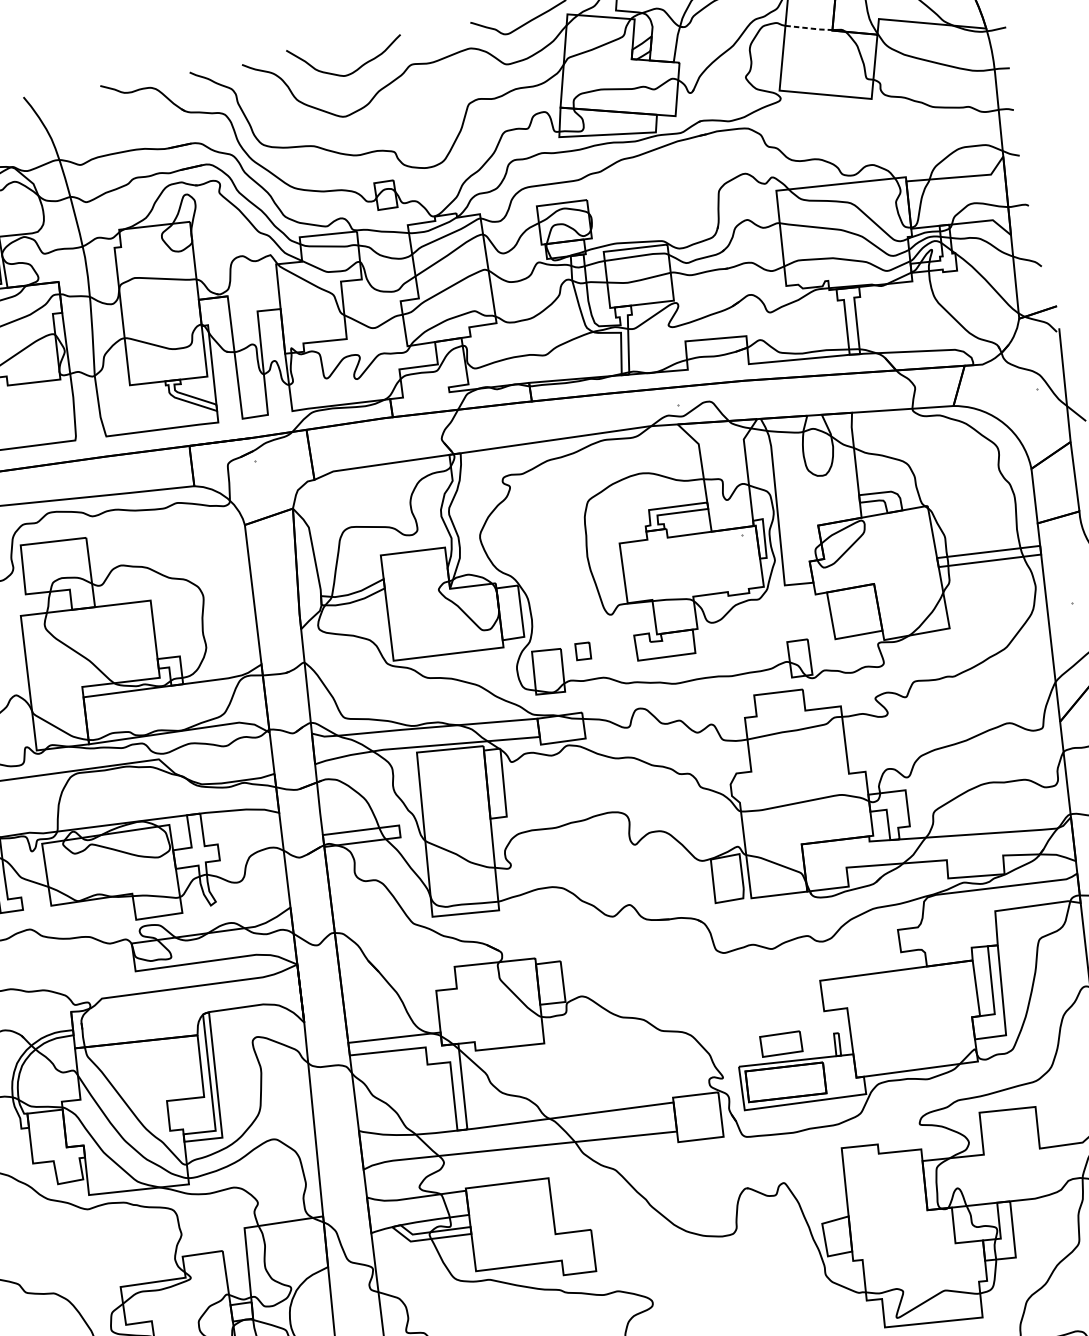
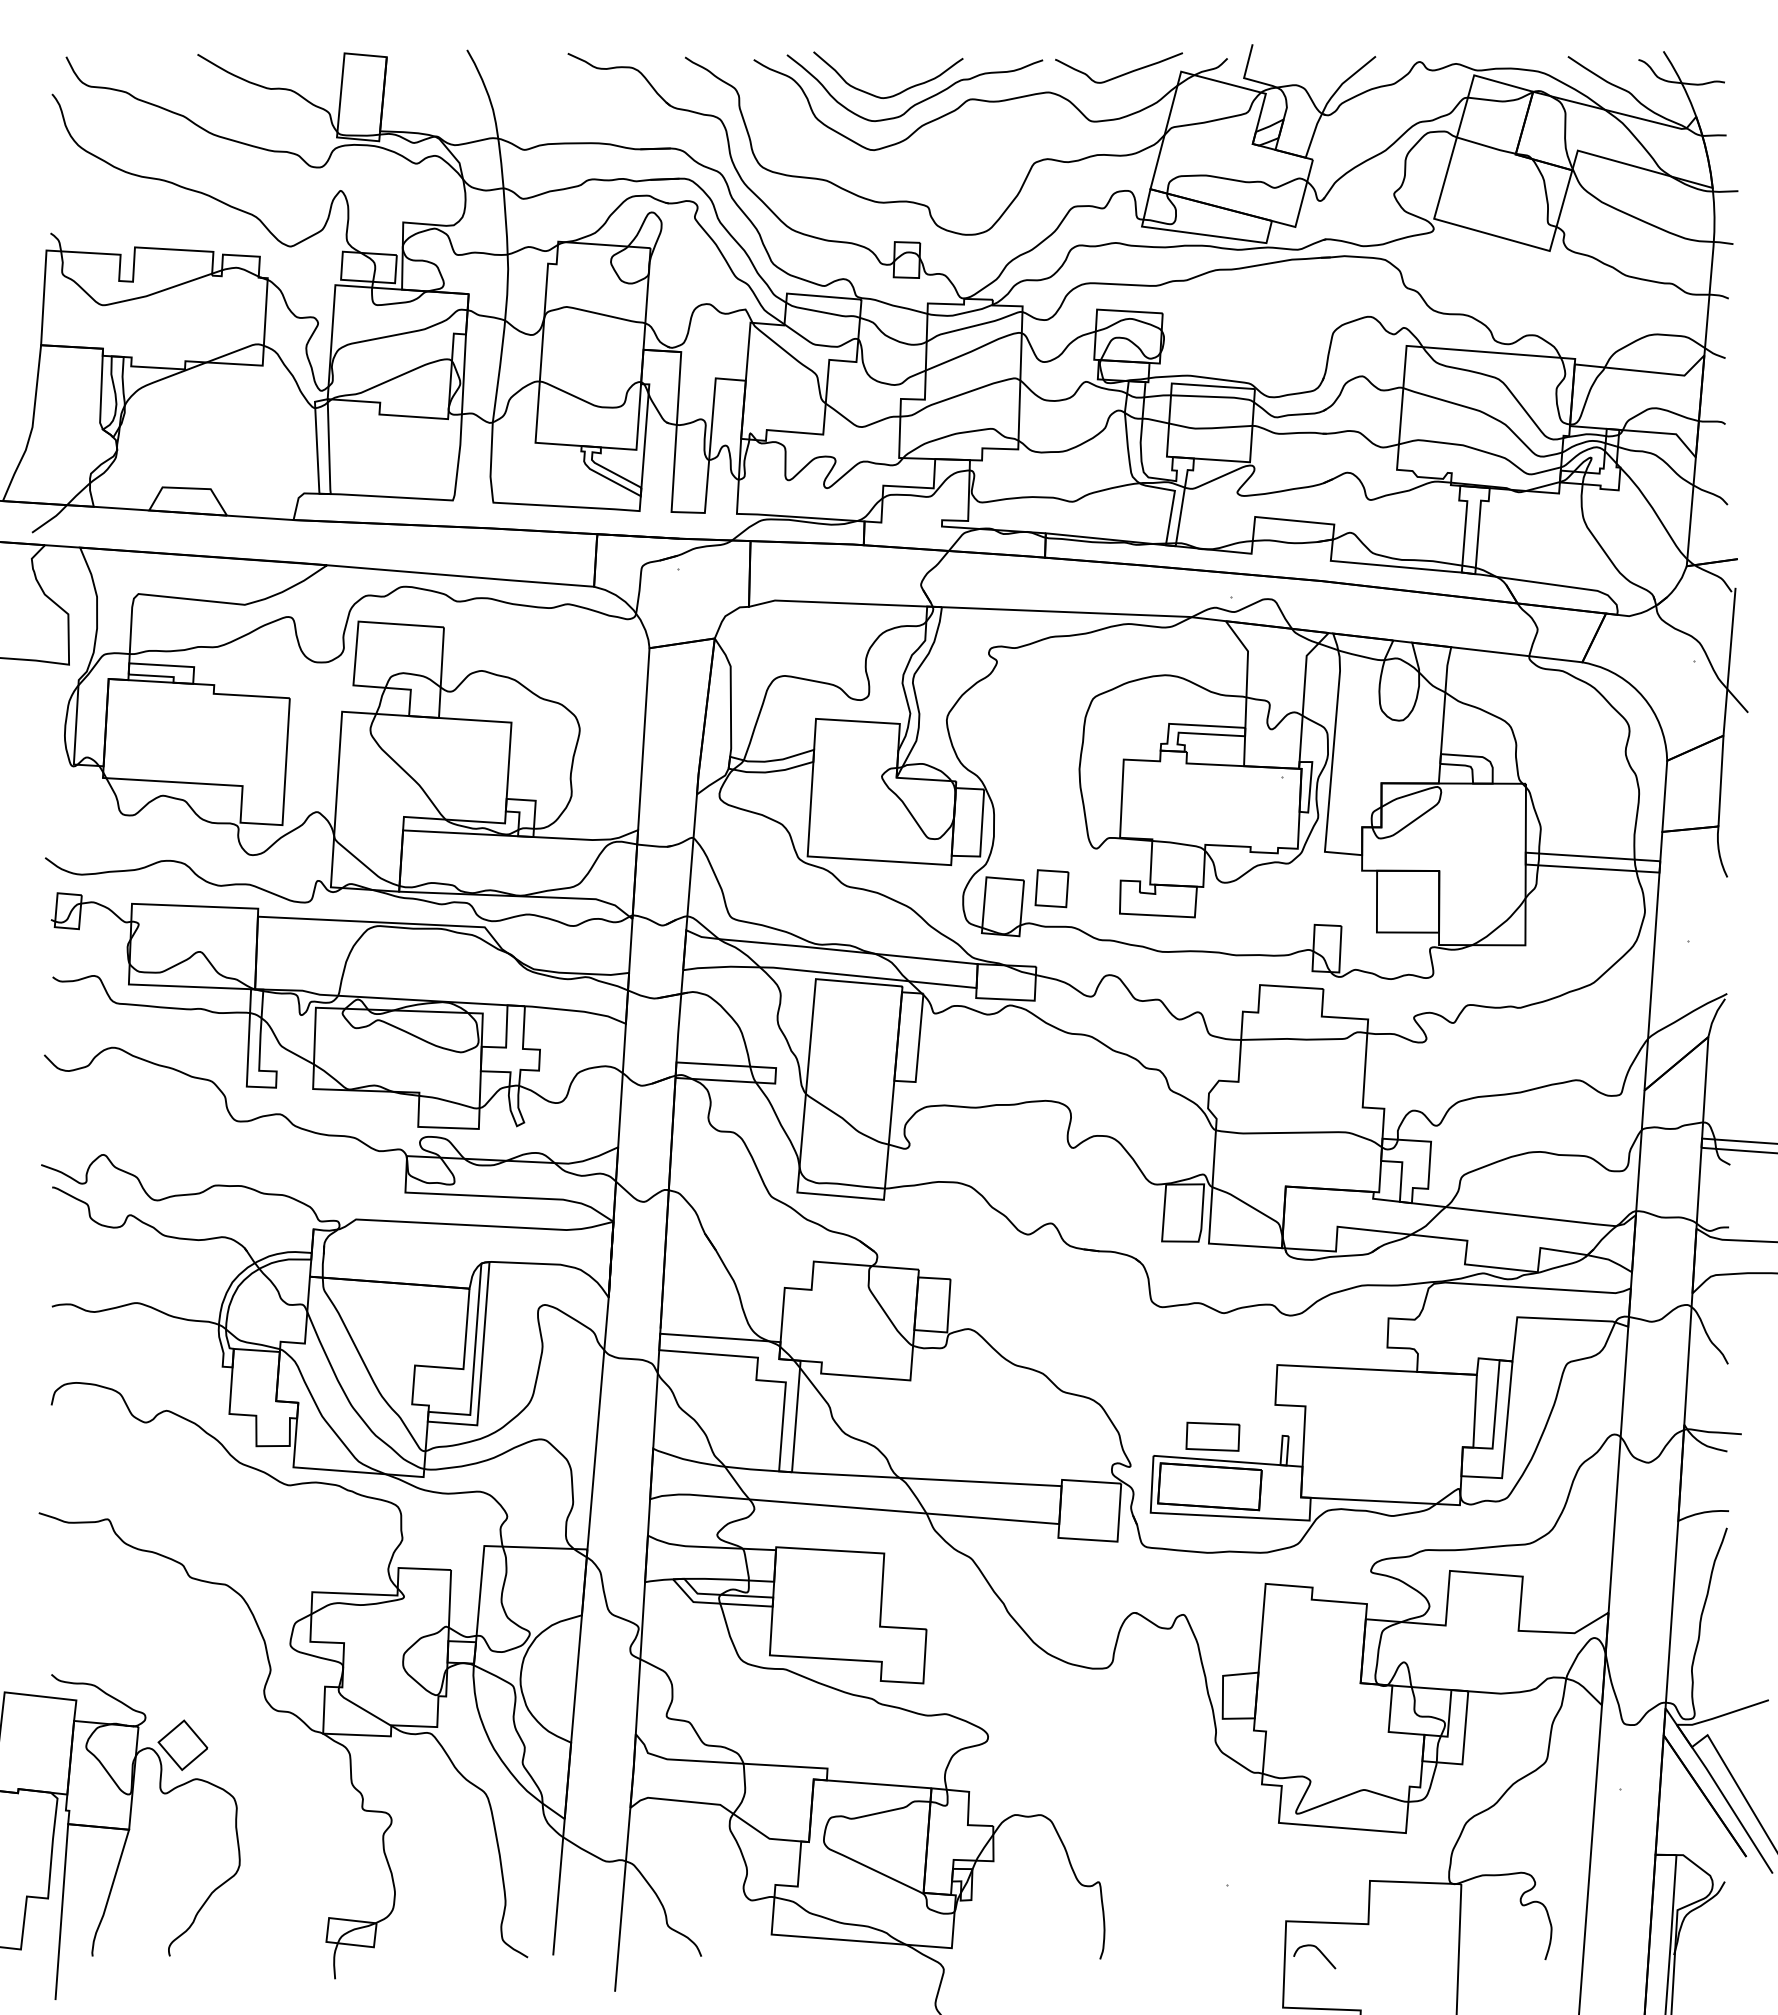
line: (809, 28) -> (1487, 146), dashed -> solid
curve: (374, 72) -> (921, 100), added
part: (582, 651) -> (1051, 888), size x1.67

